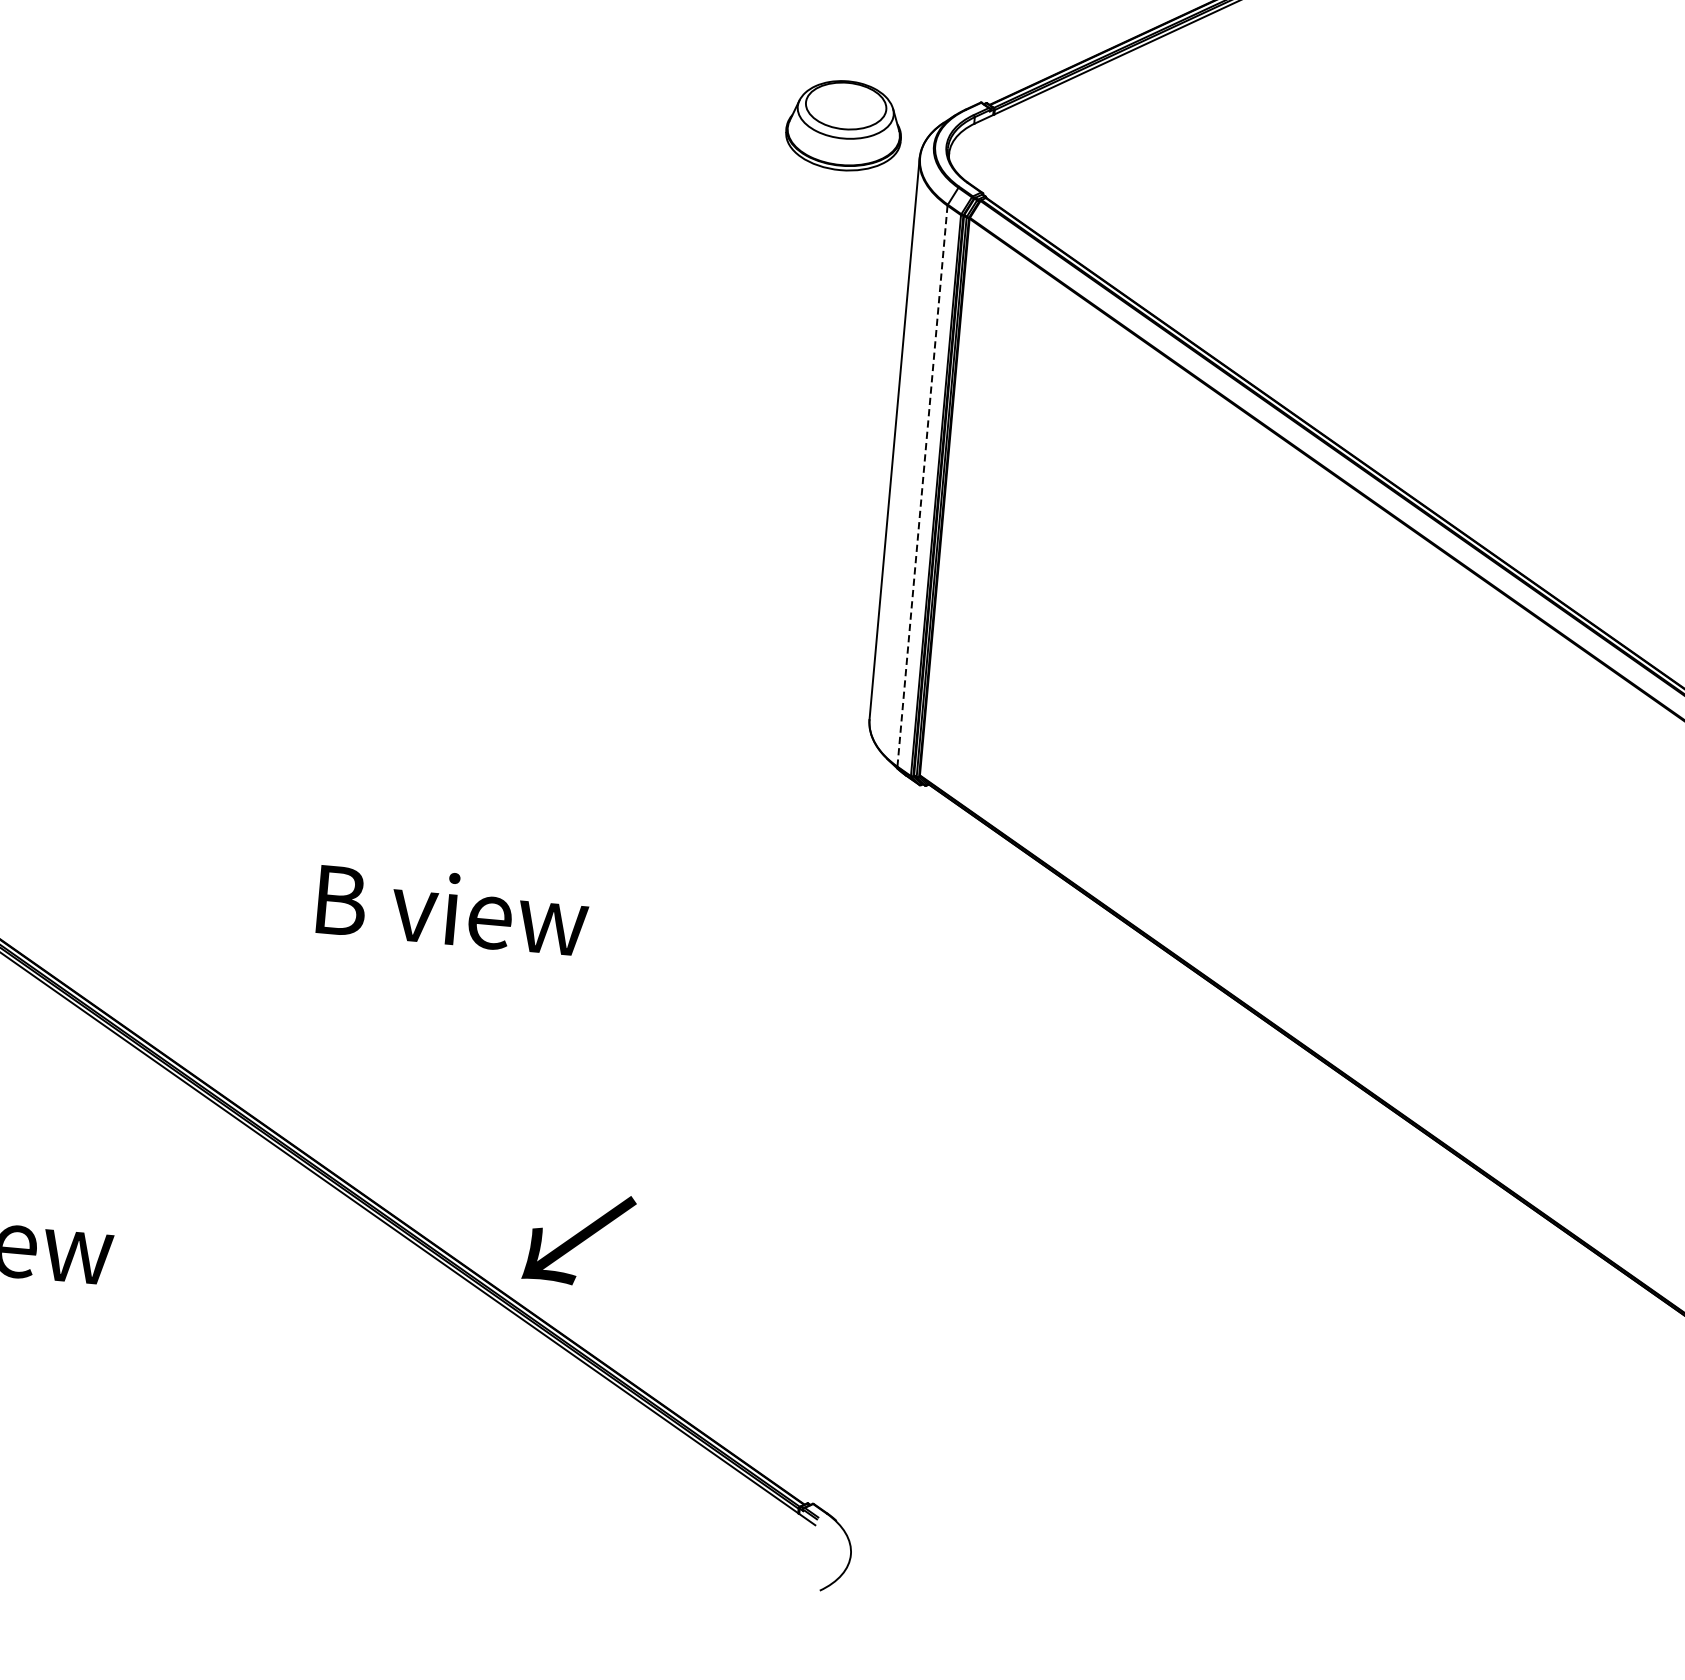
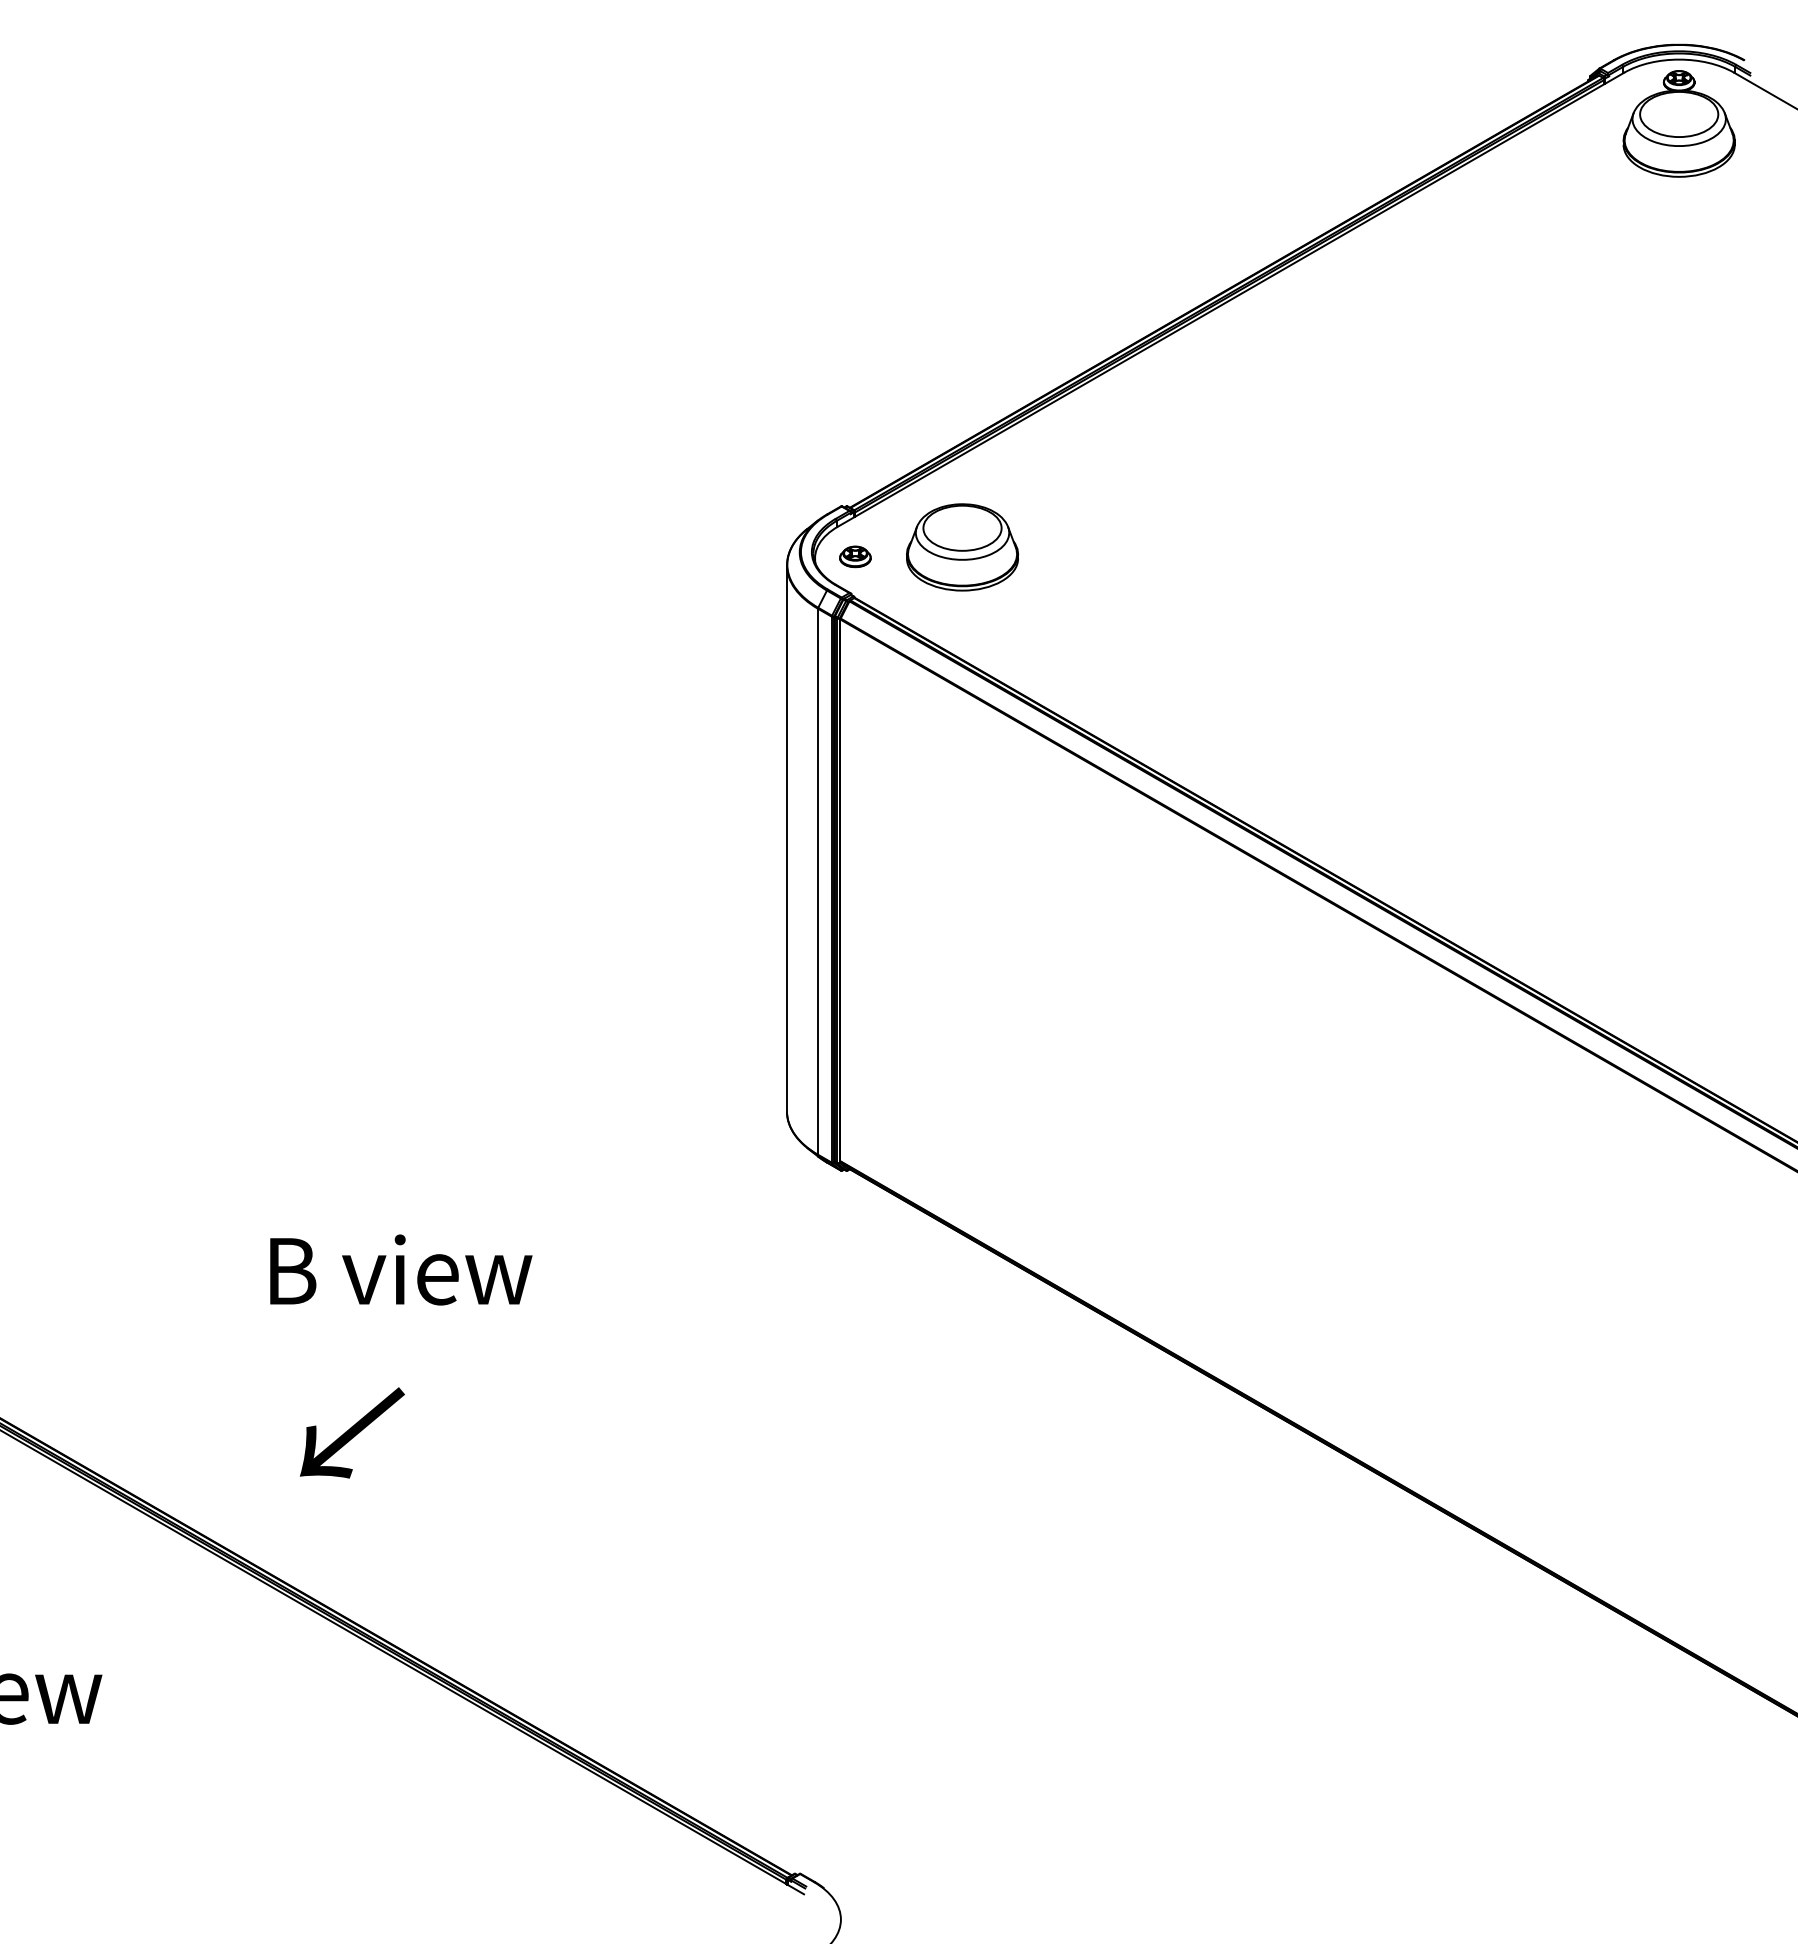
part: (844, 125) -> (962, 547), moved
part: (990, 155) -> (855, 556), added
line: (922, 485) -> (817, 881), dashed -> solid
text: (453, 909) -> (401, 1269), moved
text: (578, 1238) -> (351, 1432), moved

